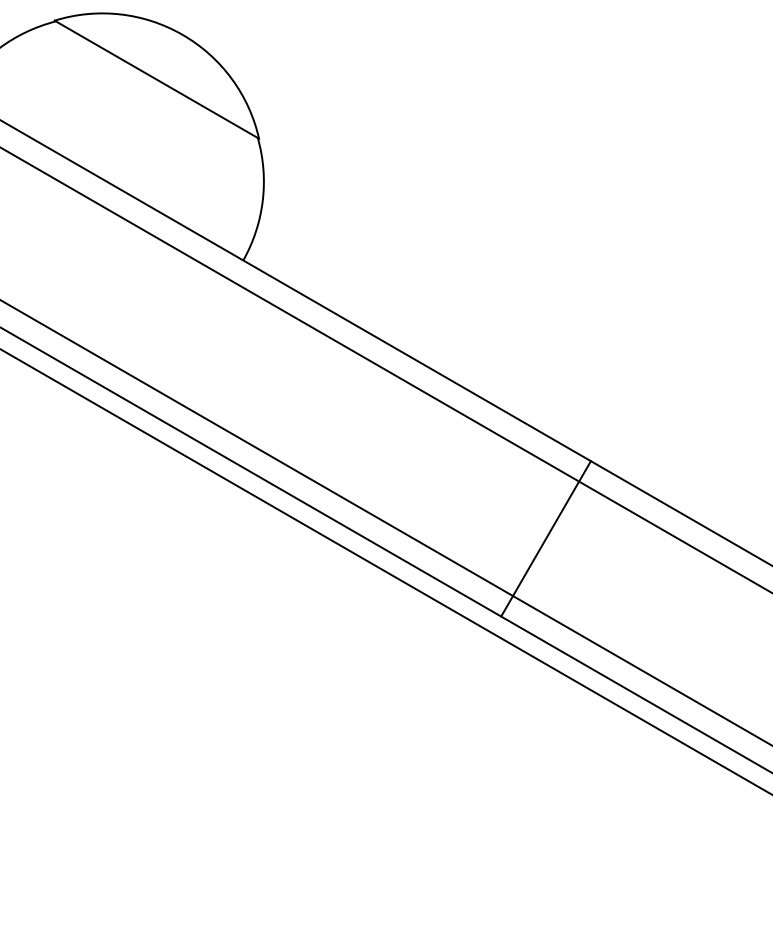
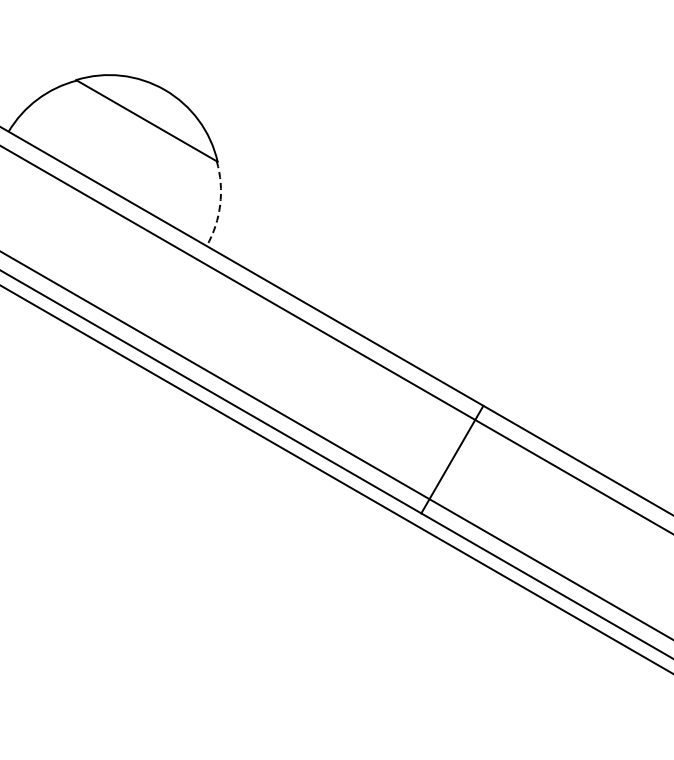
arc: (263, 200) -> (220, 204), solid -> dashed
line: (546, 538) -> (452, 459), moved

